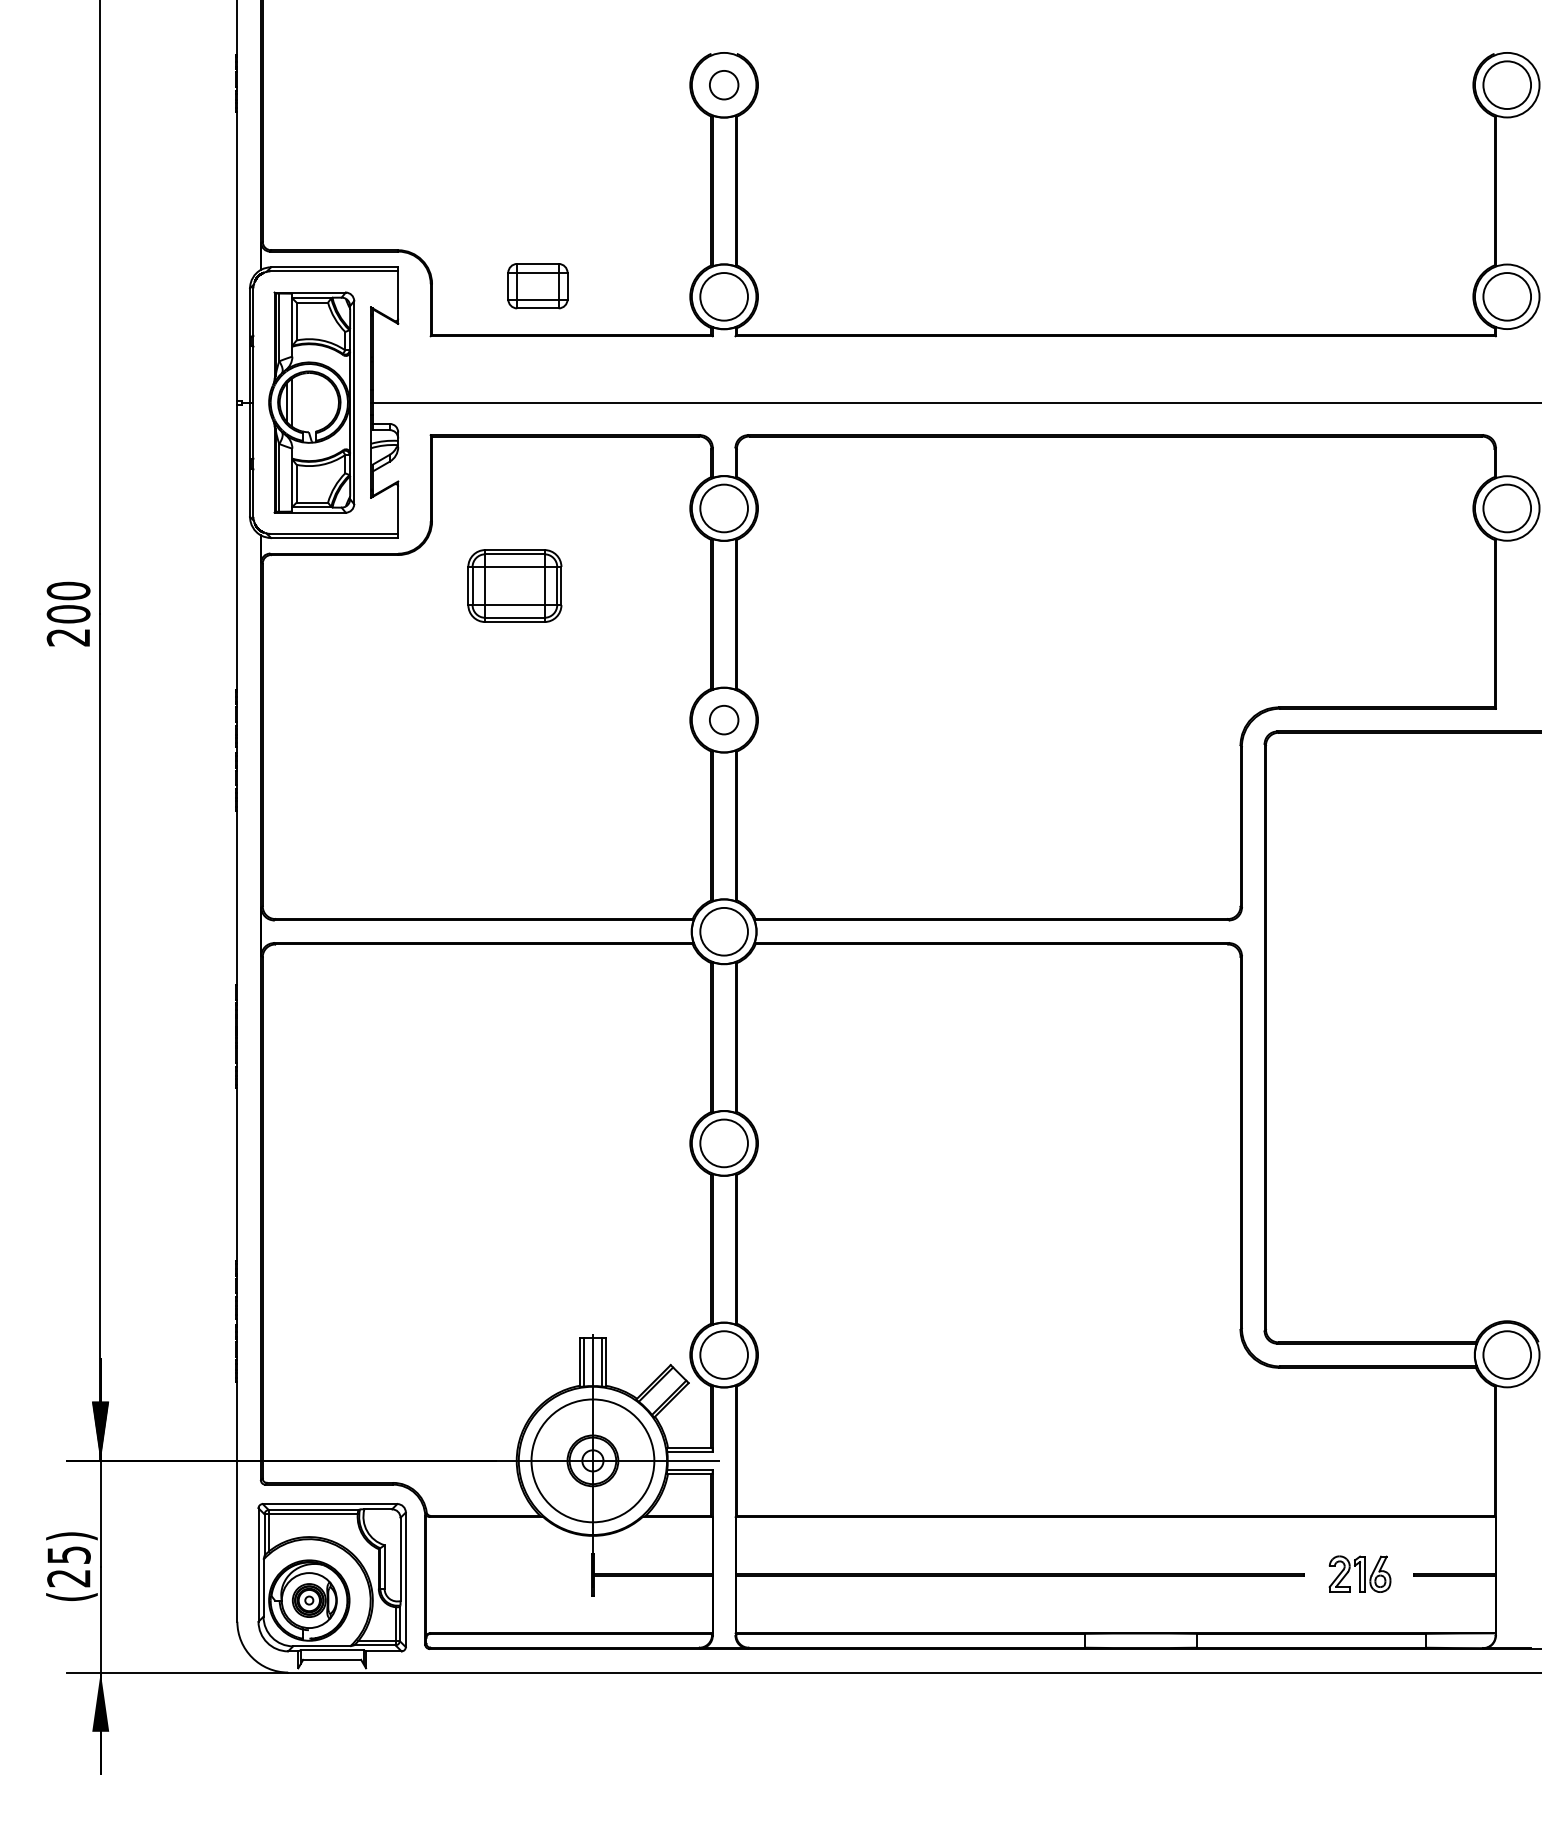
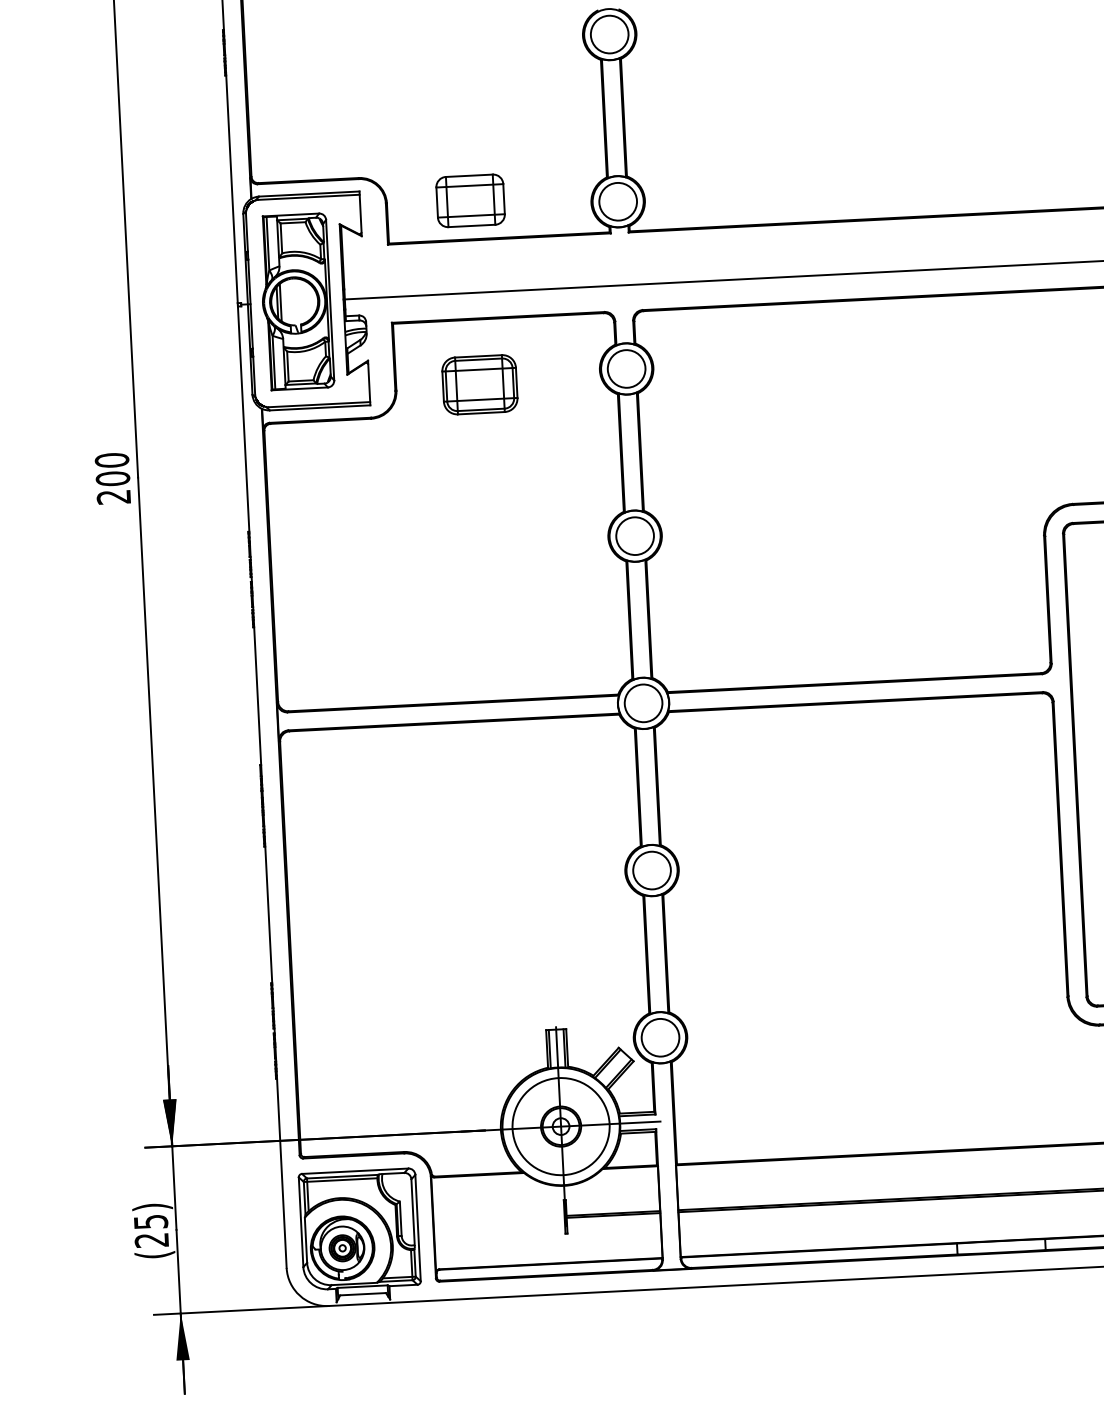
circle: (723, 85) -> (609, 34), size x1.67
part: (537, 285) -> (470, 200), size x1.43
part: (514, 585) -> (479, 384), moved
circle: (723, 719) -> (634, 535), size x1.67

